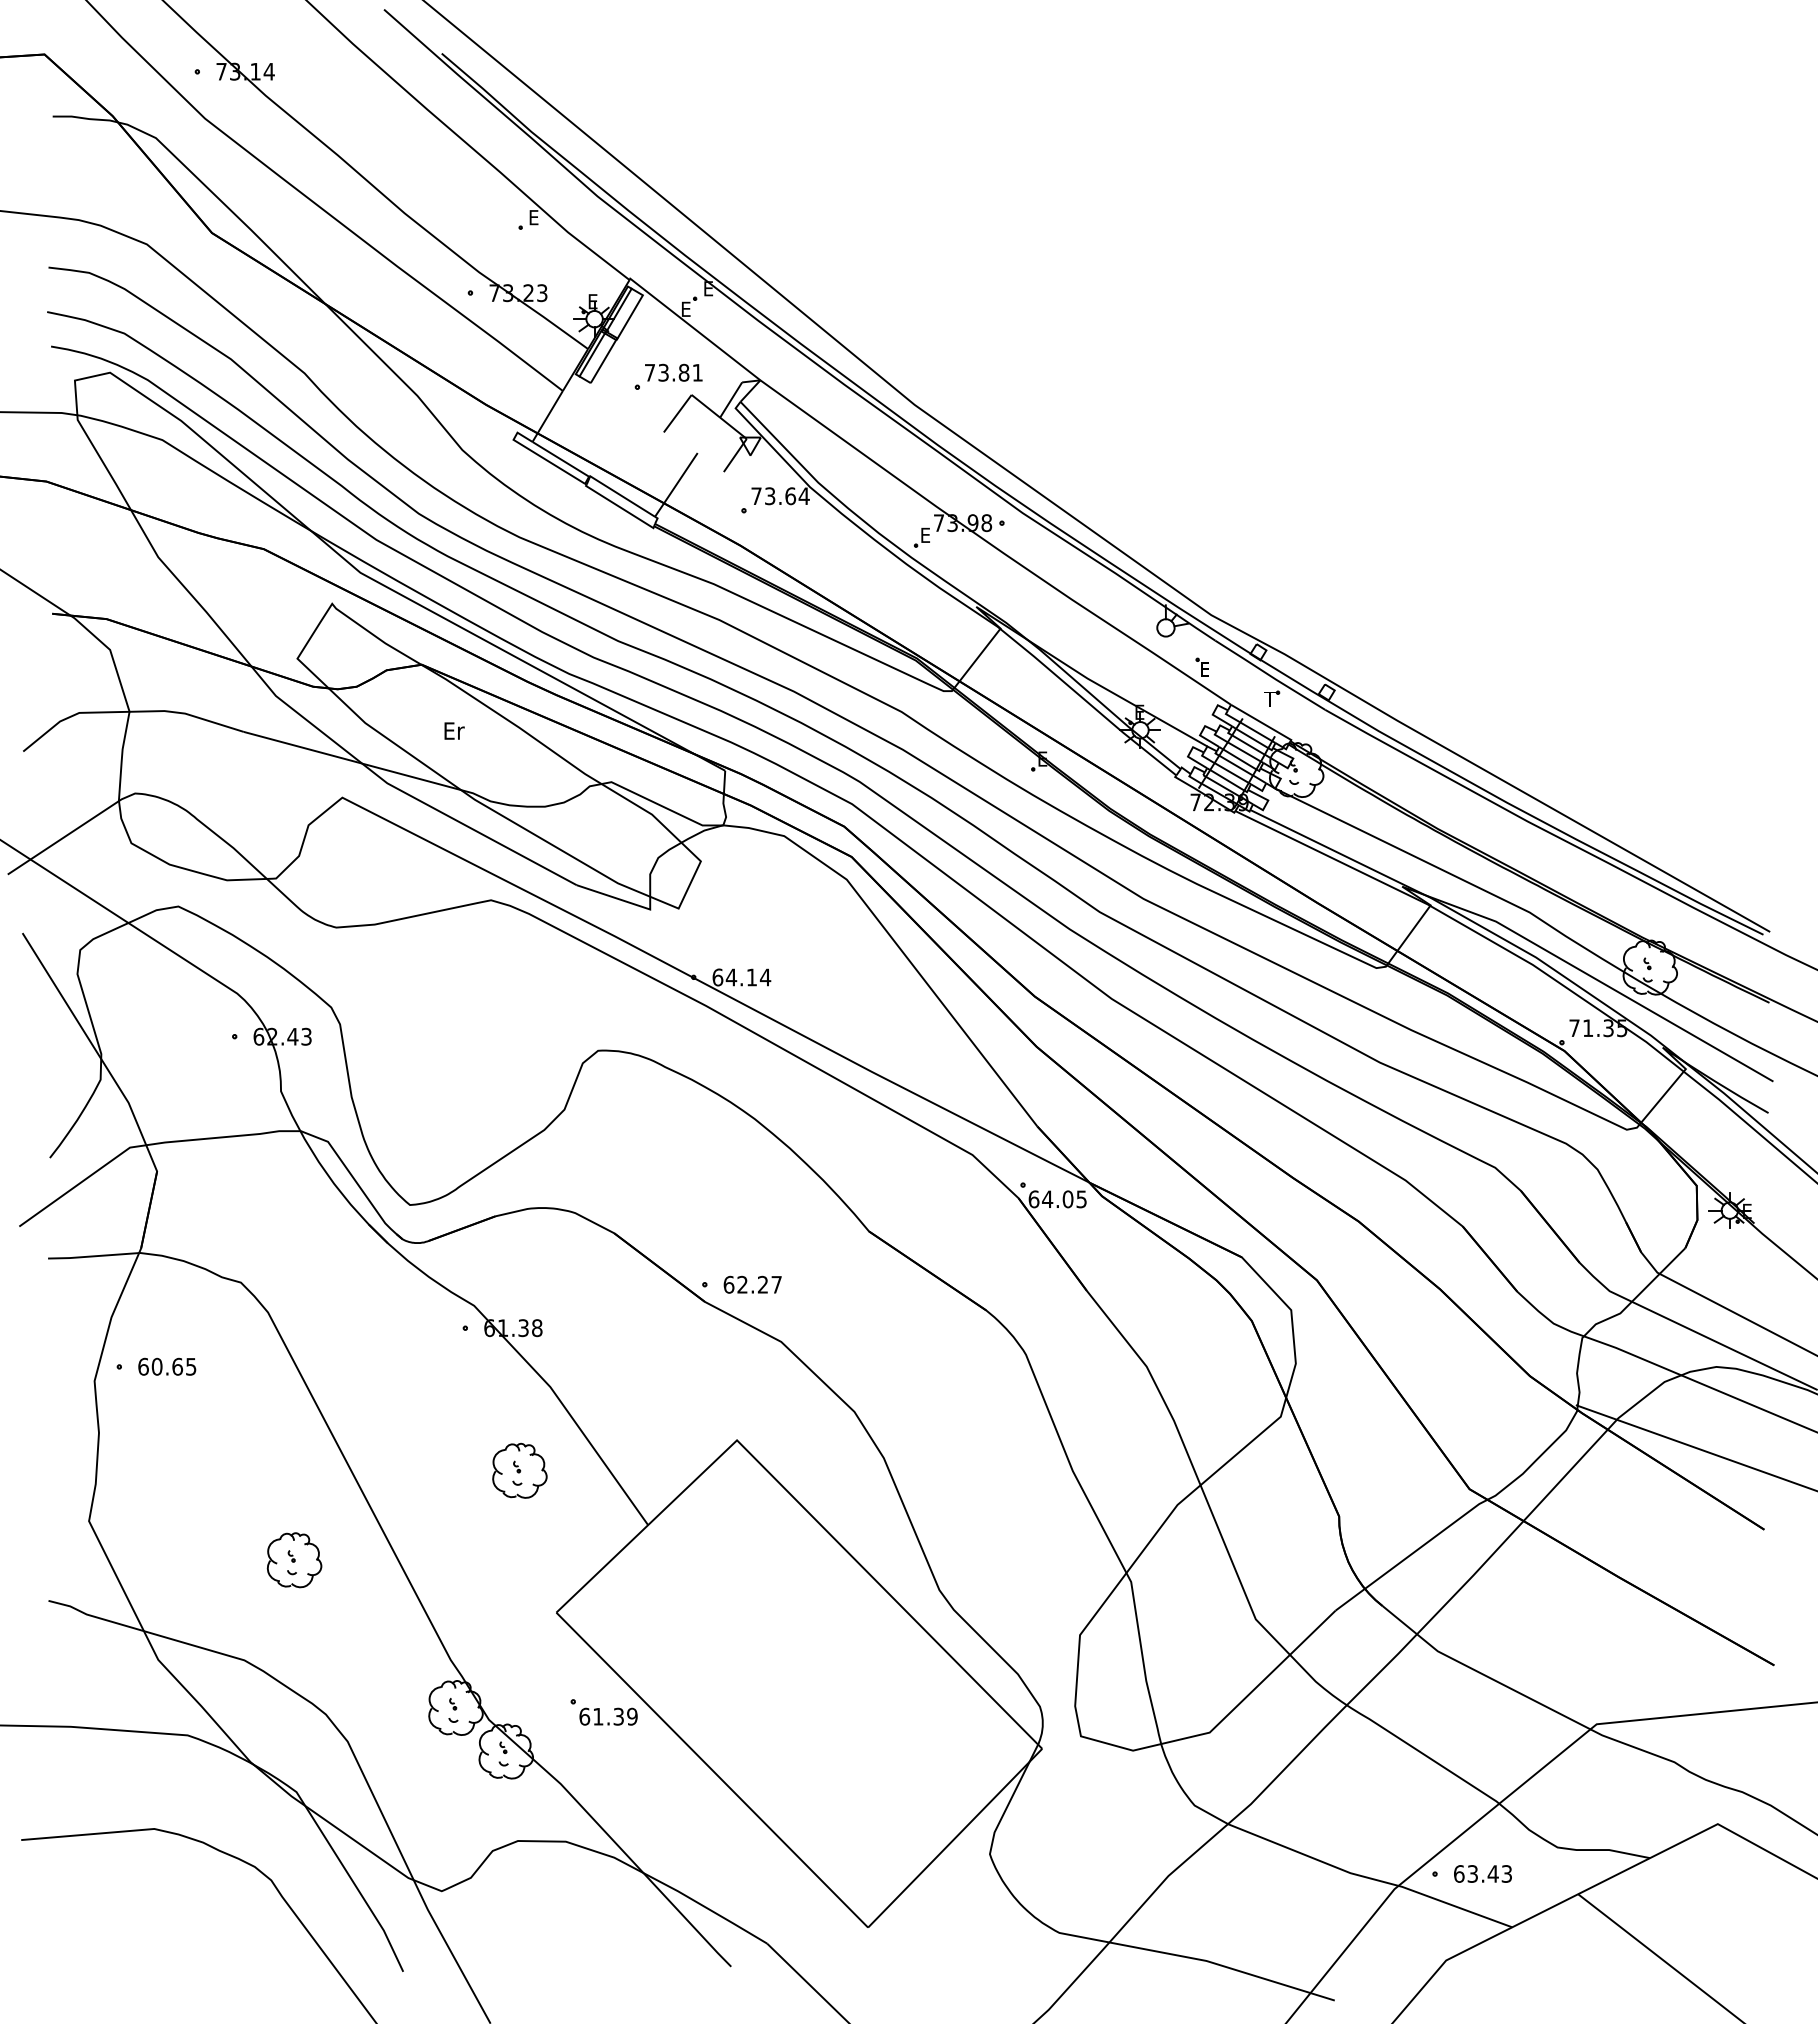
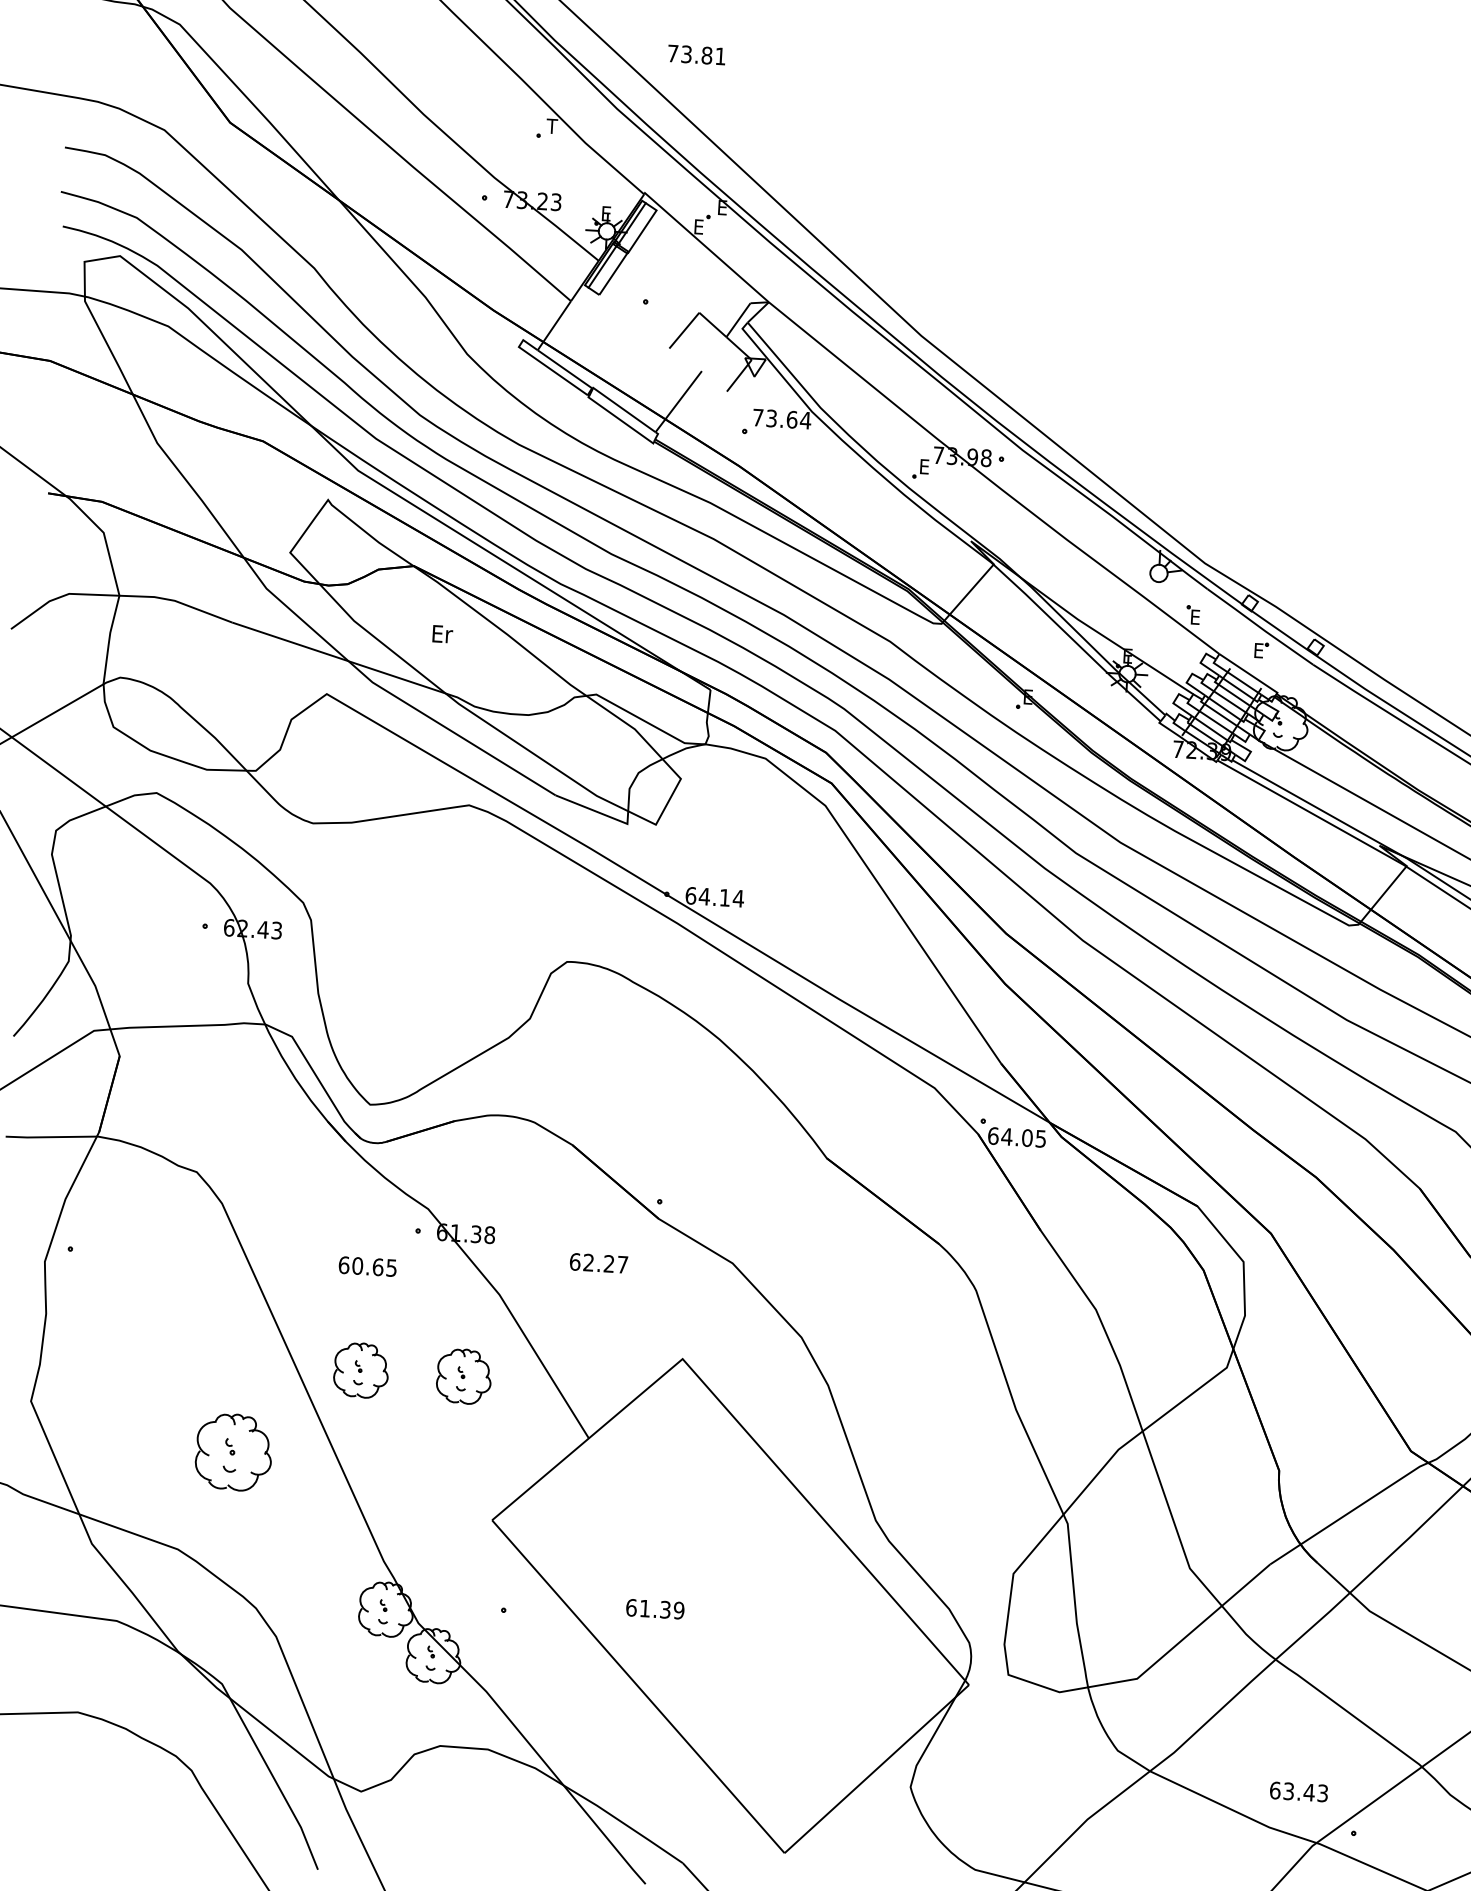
text: (533, 217) -> (552, 126), E -> T
text: (673, 372) -> (696, 54), moved
text: (1269, 699) -> (1258, 651), T -> E
text: (752, 1284) -> (598, 1263), moved
text: (167, 1366) -> (368, 1266), moved
part: (416, 1470) -> (360, 1370), added
part: (294, 1560) -> (233, 1452), size x1.4
text: (608, 1716) -> (655, 1608), moved
text: (1482, 1873) -> (1298, 1791), moved

